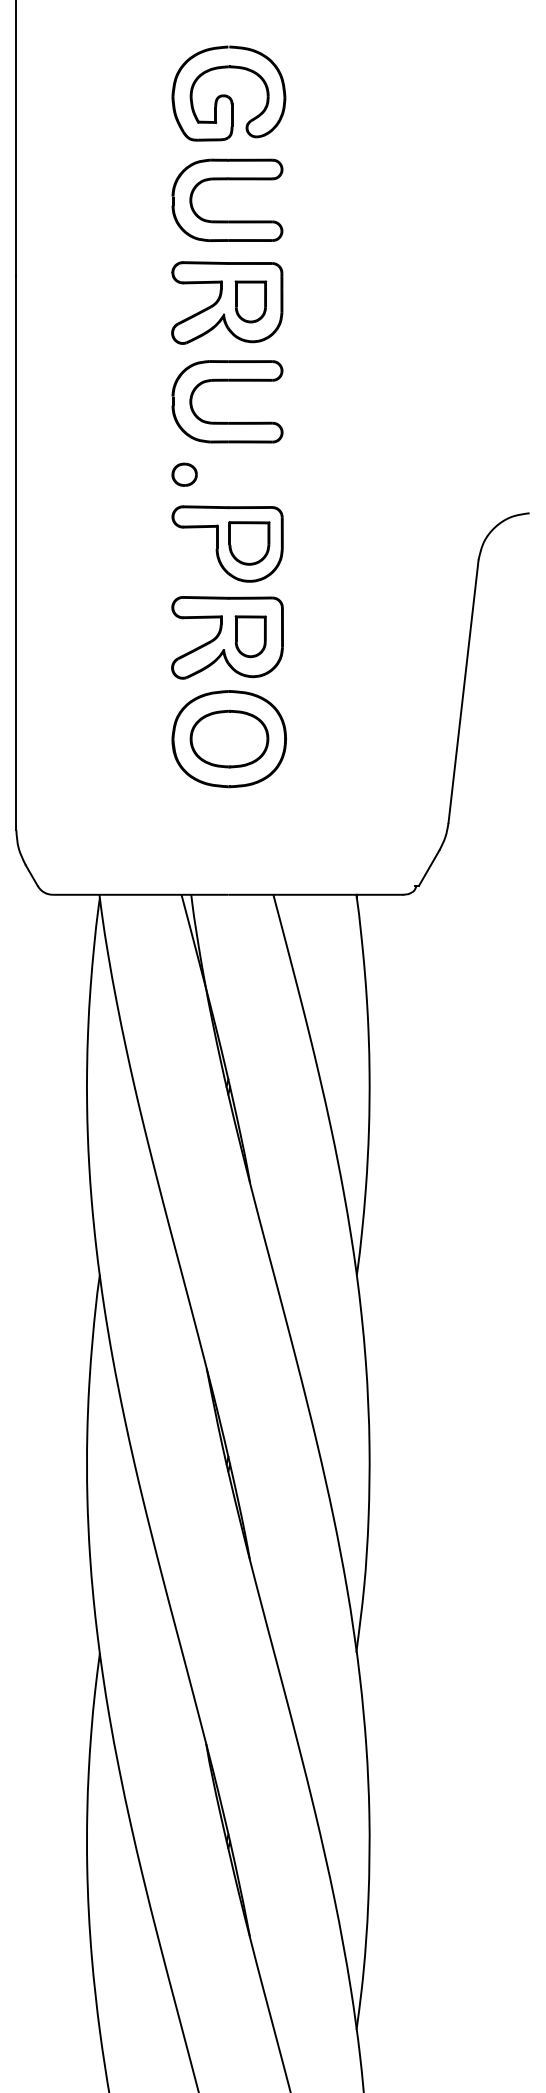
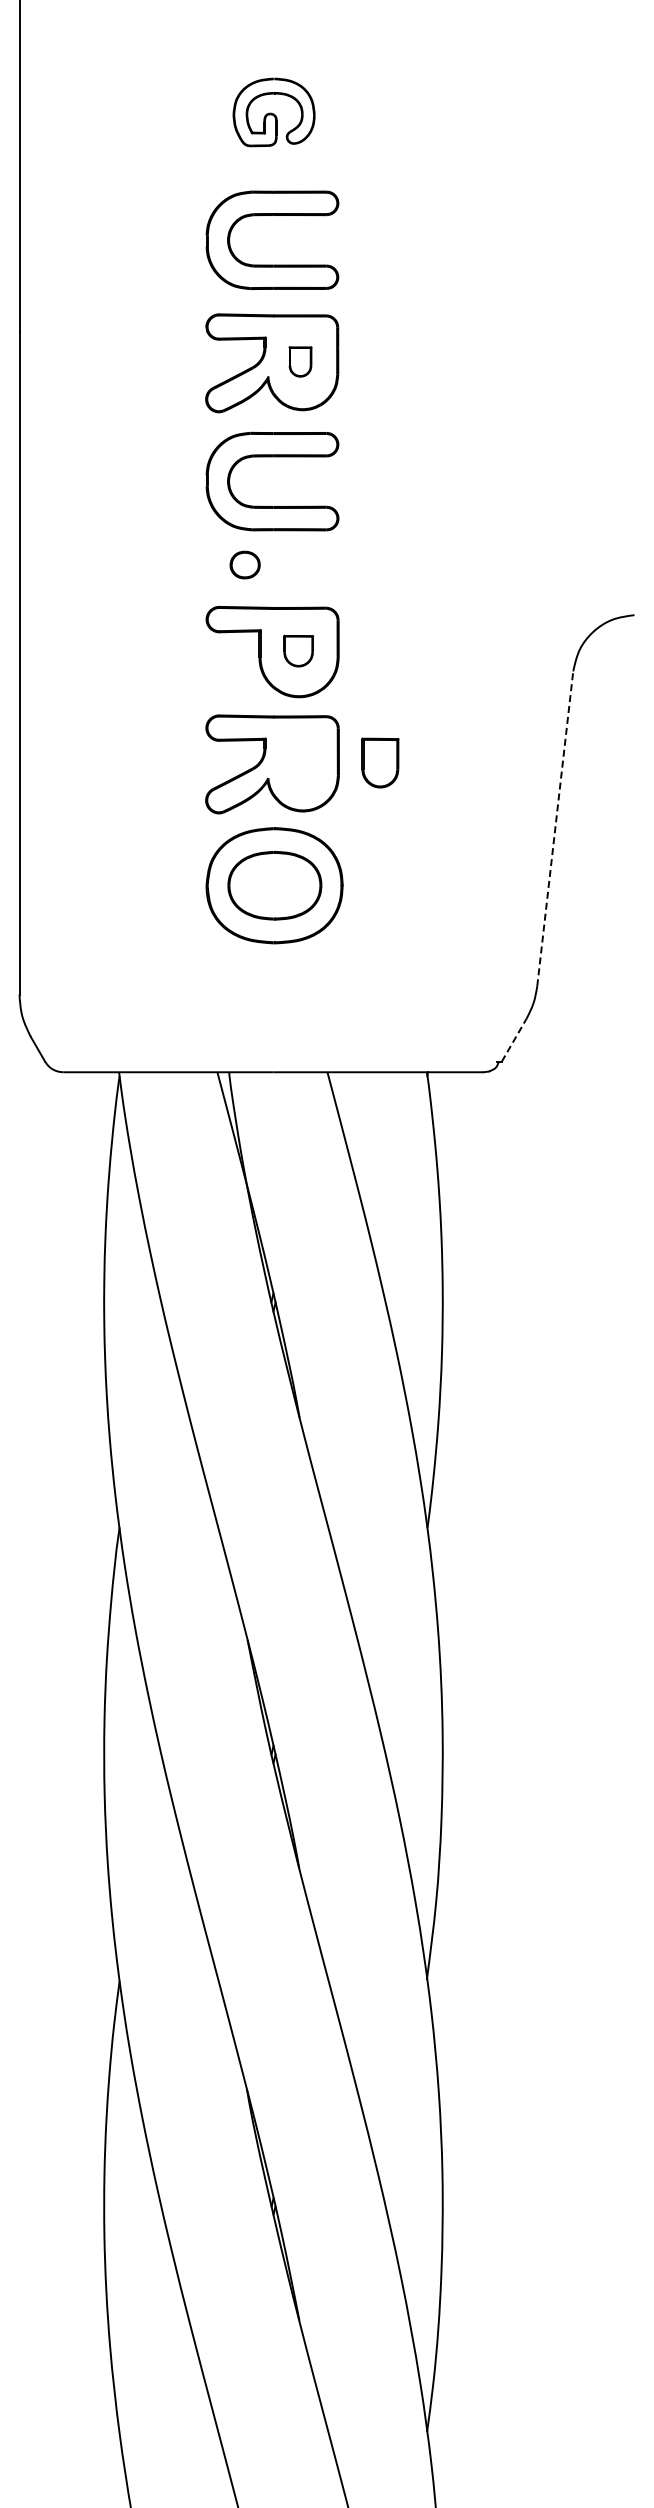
part: (228, 93) -> (273, 112), size x0.6
part: (250, 301) -> (300, 361), size x0.6
part: (184, 474) -> (244, 564), moved
part: (249, 542) -> (298, 650), size x0.6
part: (250, 636) -> (380, 762), moved
line: (463, 691) -> (555, 828), solid -> dashed
line: (429, 868) -> (514, 1040), solid -> dashed

